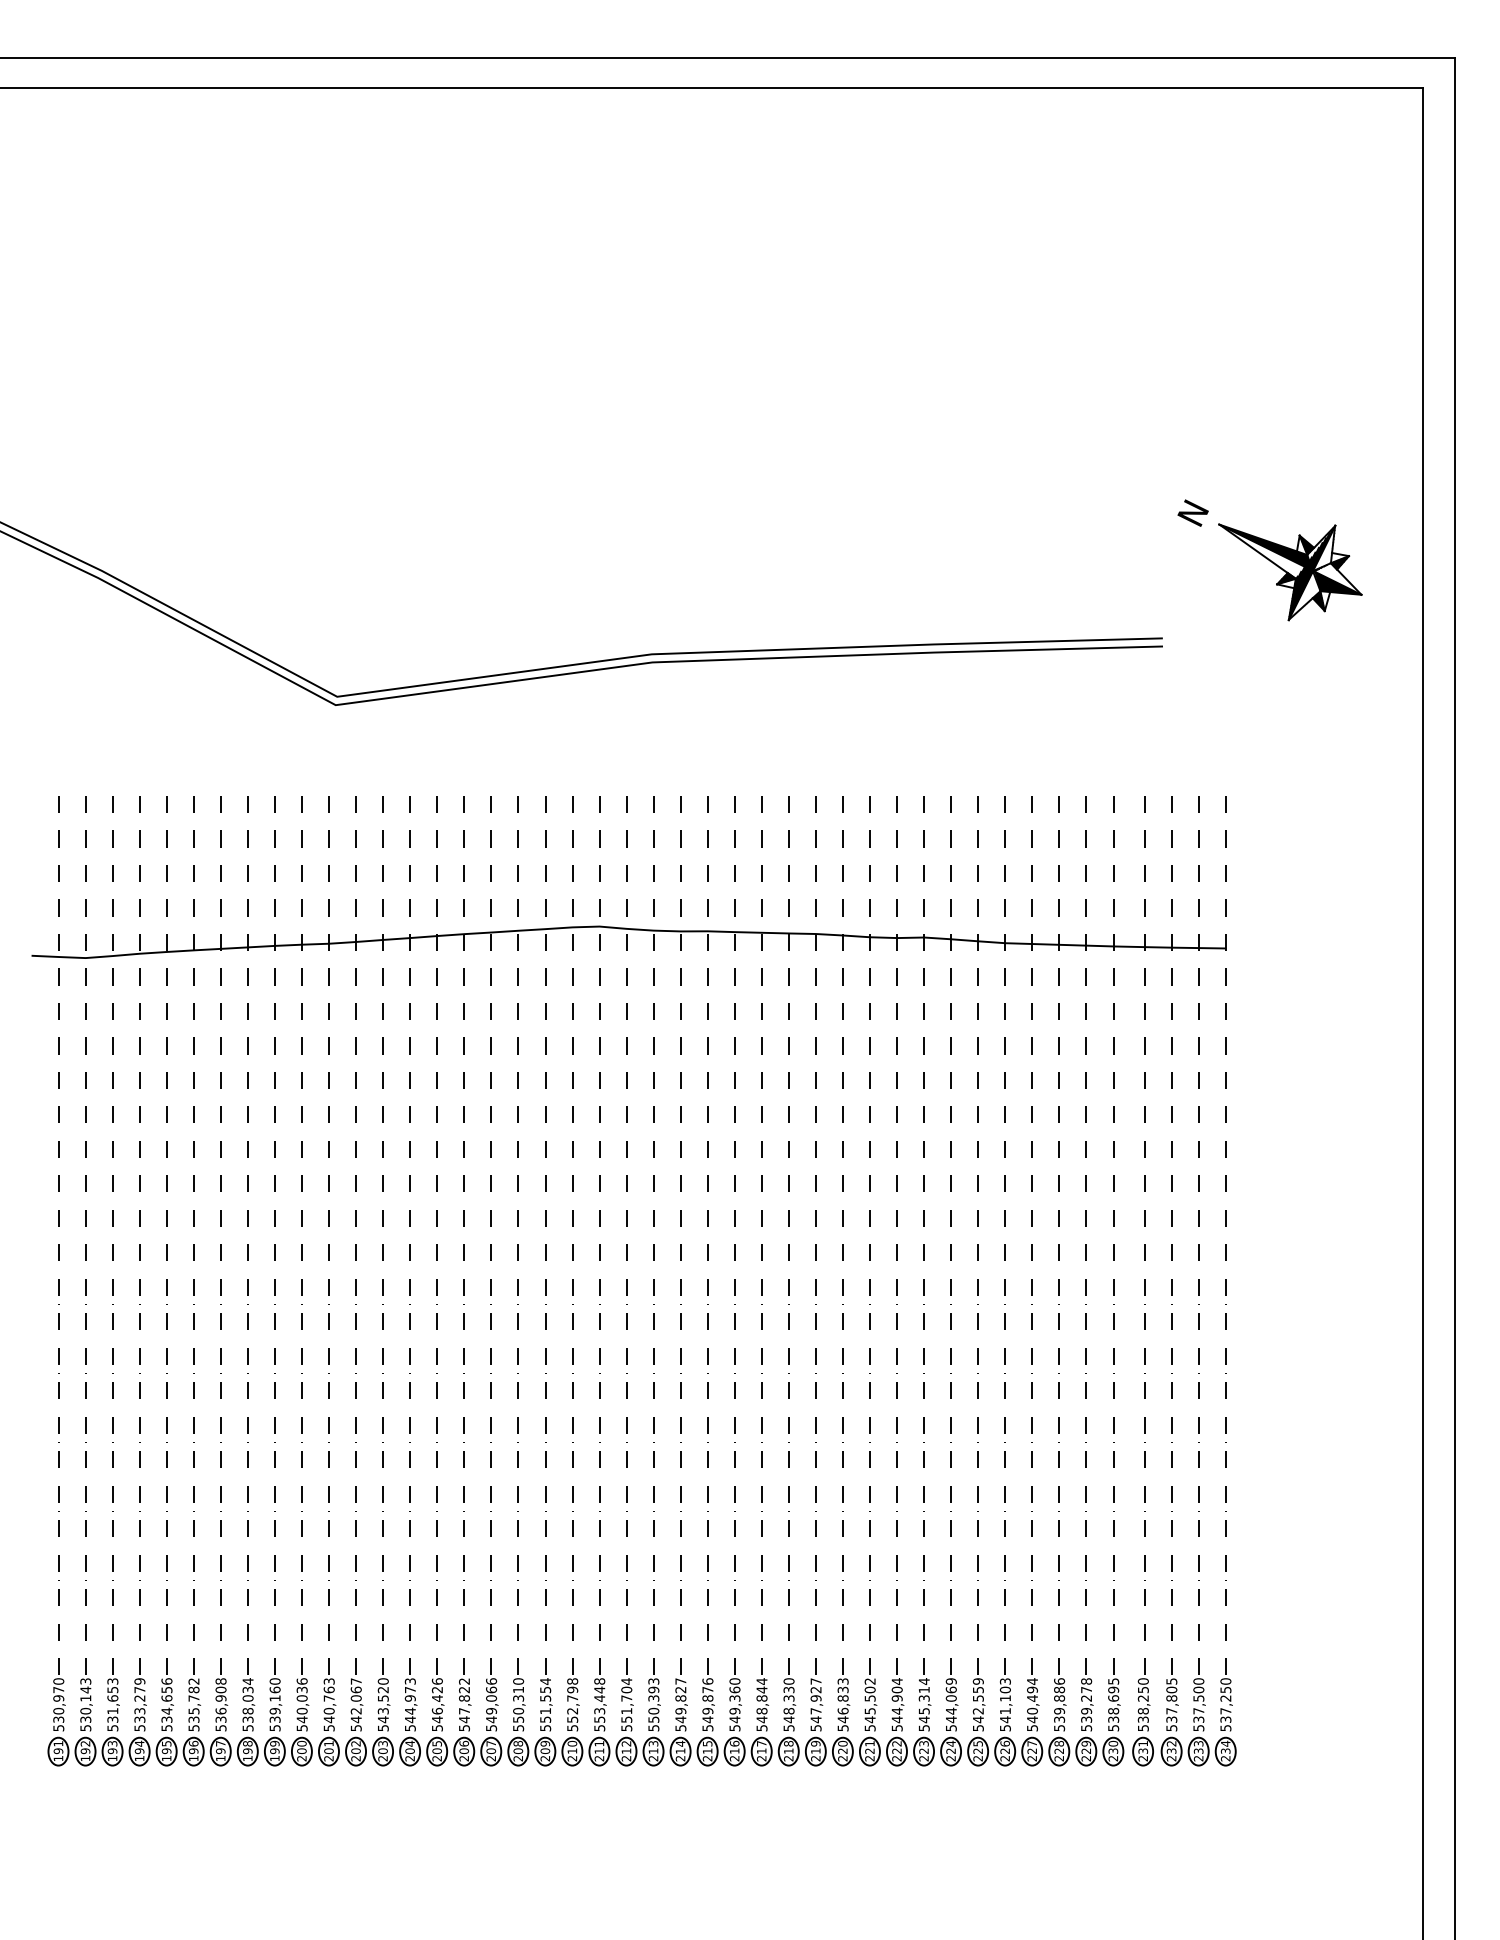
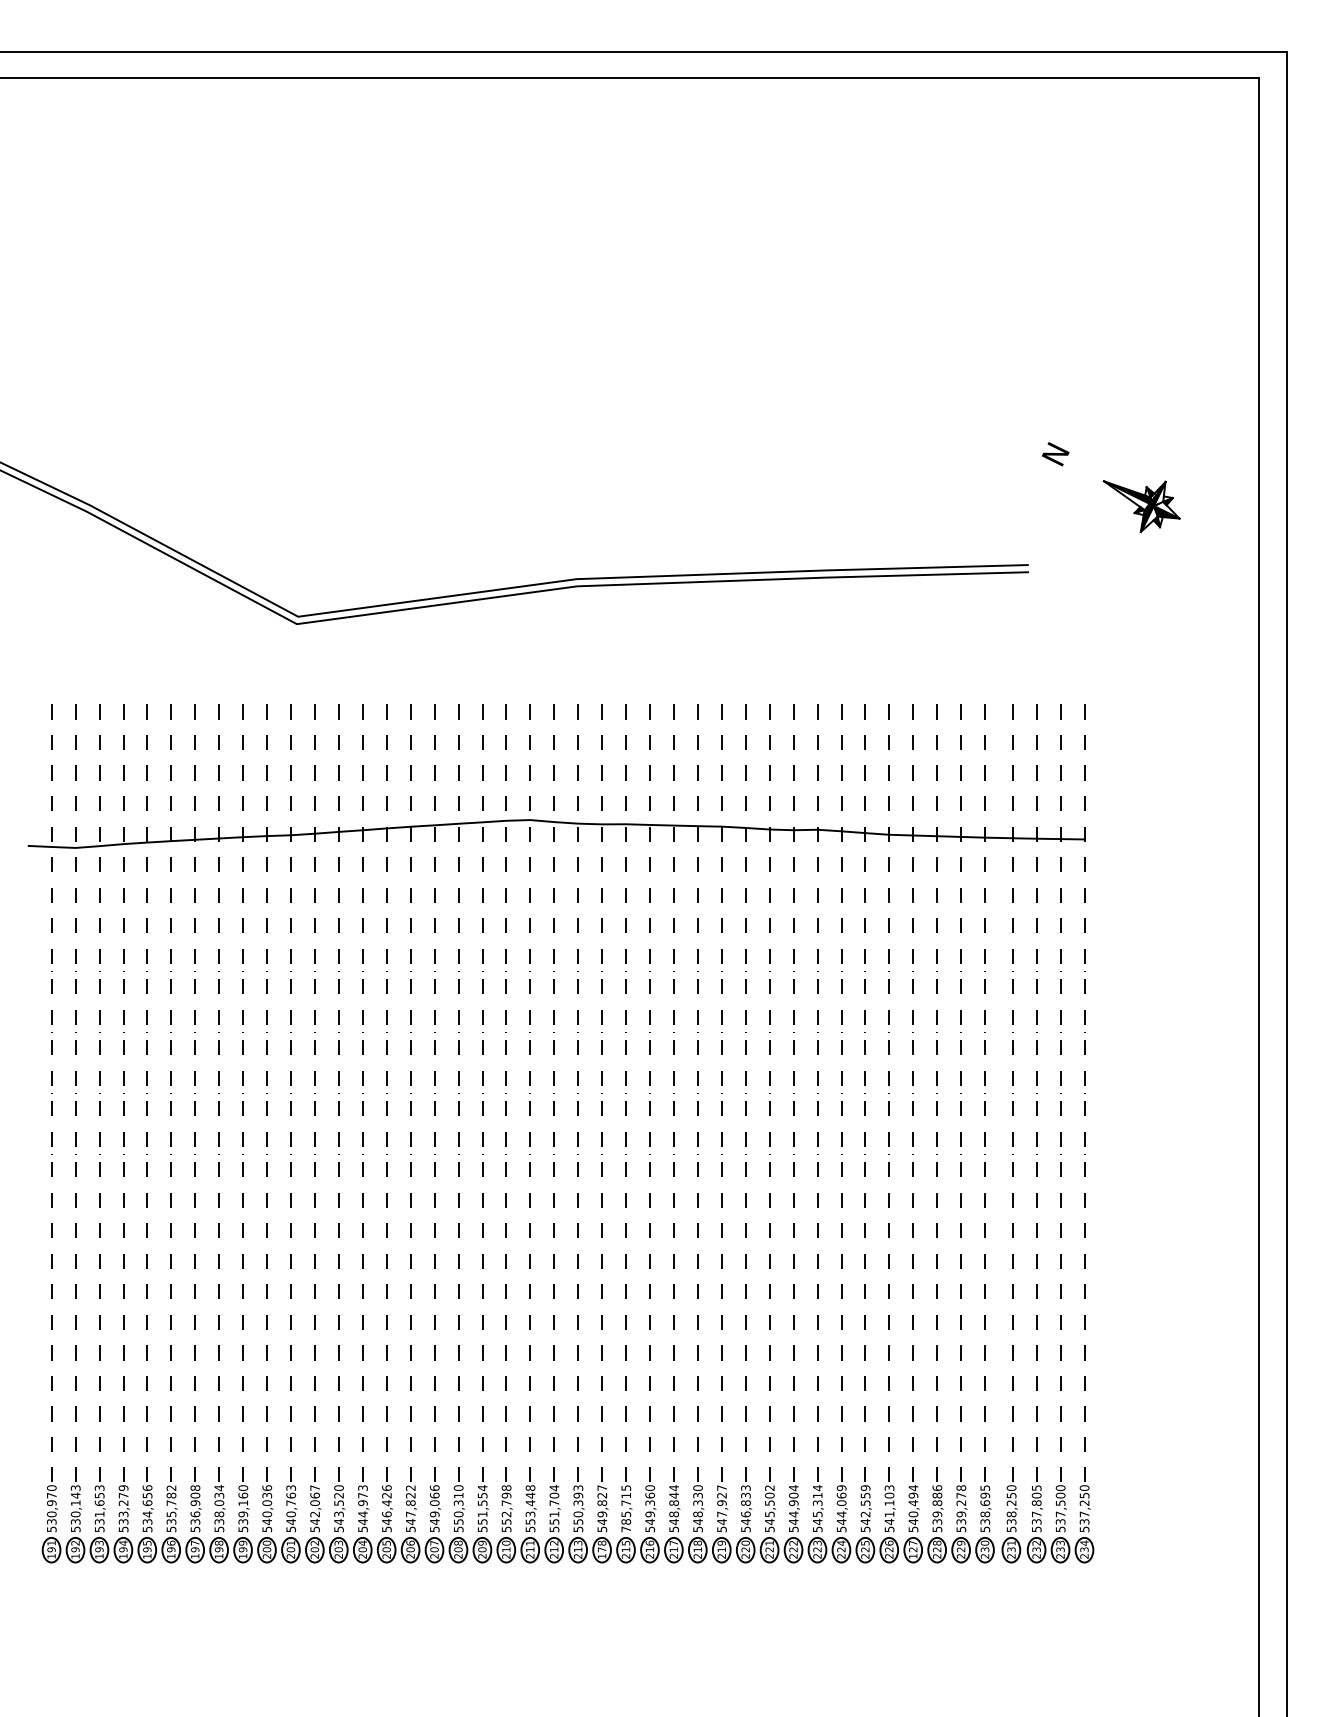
part: (1290, 572) -> (1141, 506), size x0.6
text: (707, 1704) -> (625, 1508), 549,876 -> 785,715
text: (680, 1750) -> (601, 1549), 214 -> 178
text: (1031, 1758) -> (912, 1556), 227 -> 127

